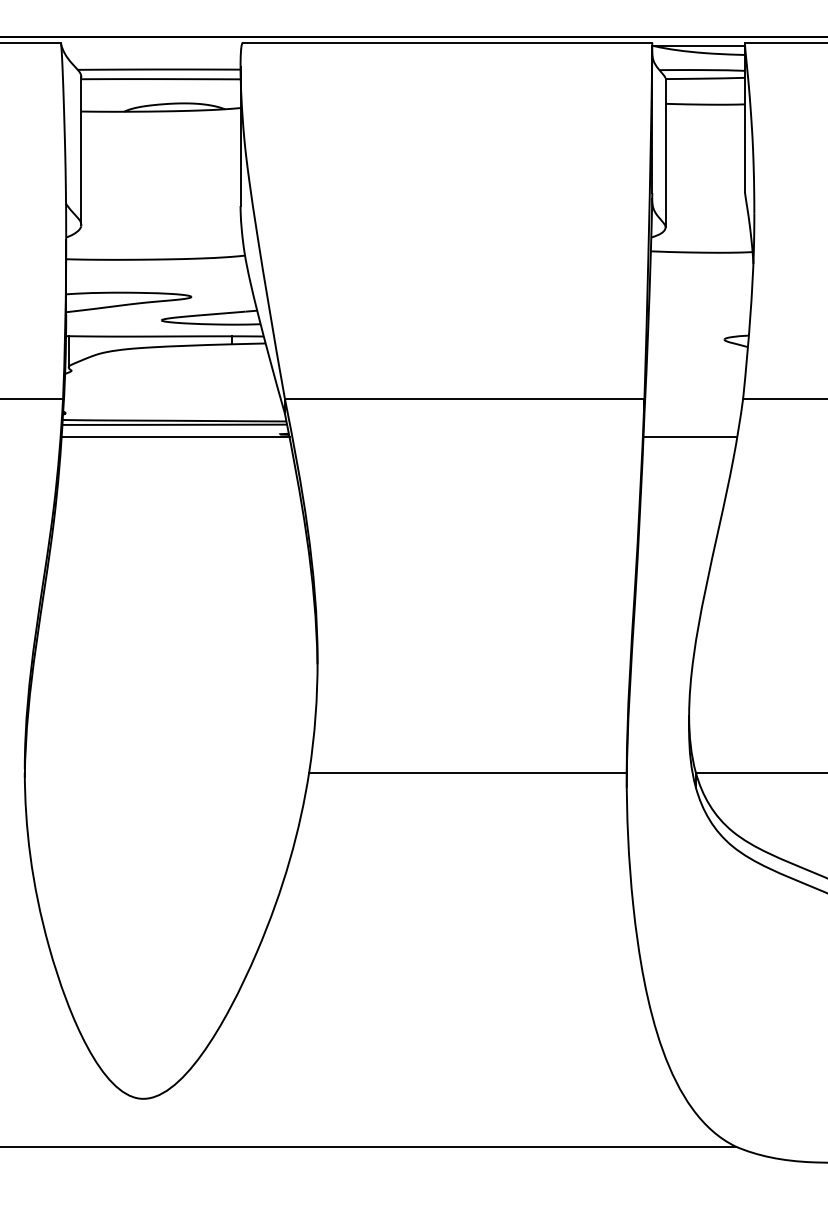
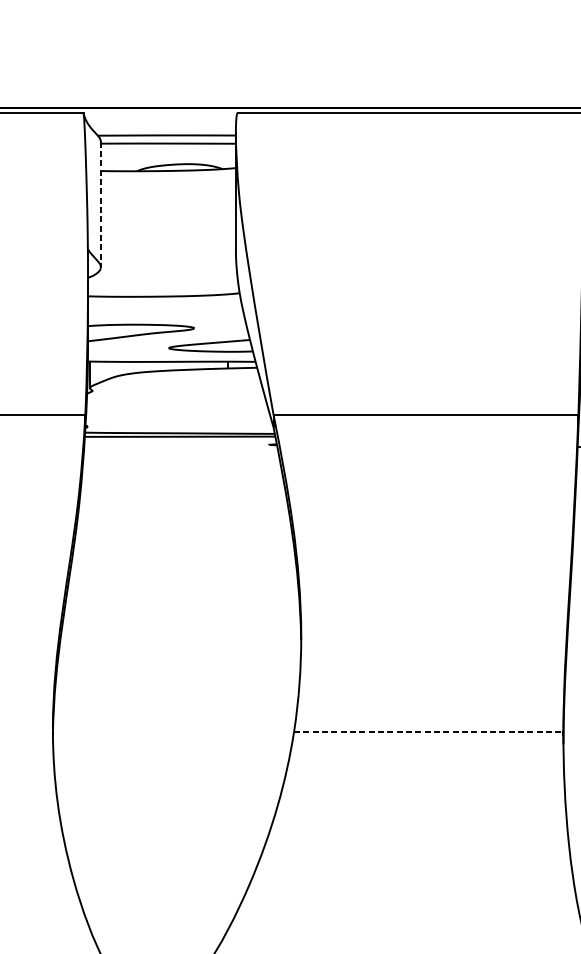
line: (81, 151) -> (101, 204), solid -> dashed
line: (175, 437) -> (180, 447), removed
line: (467, 772) -> (428, 731), solid -> dashed

